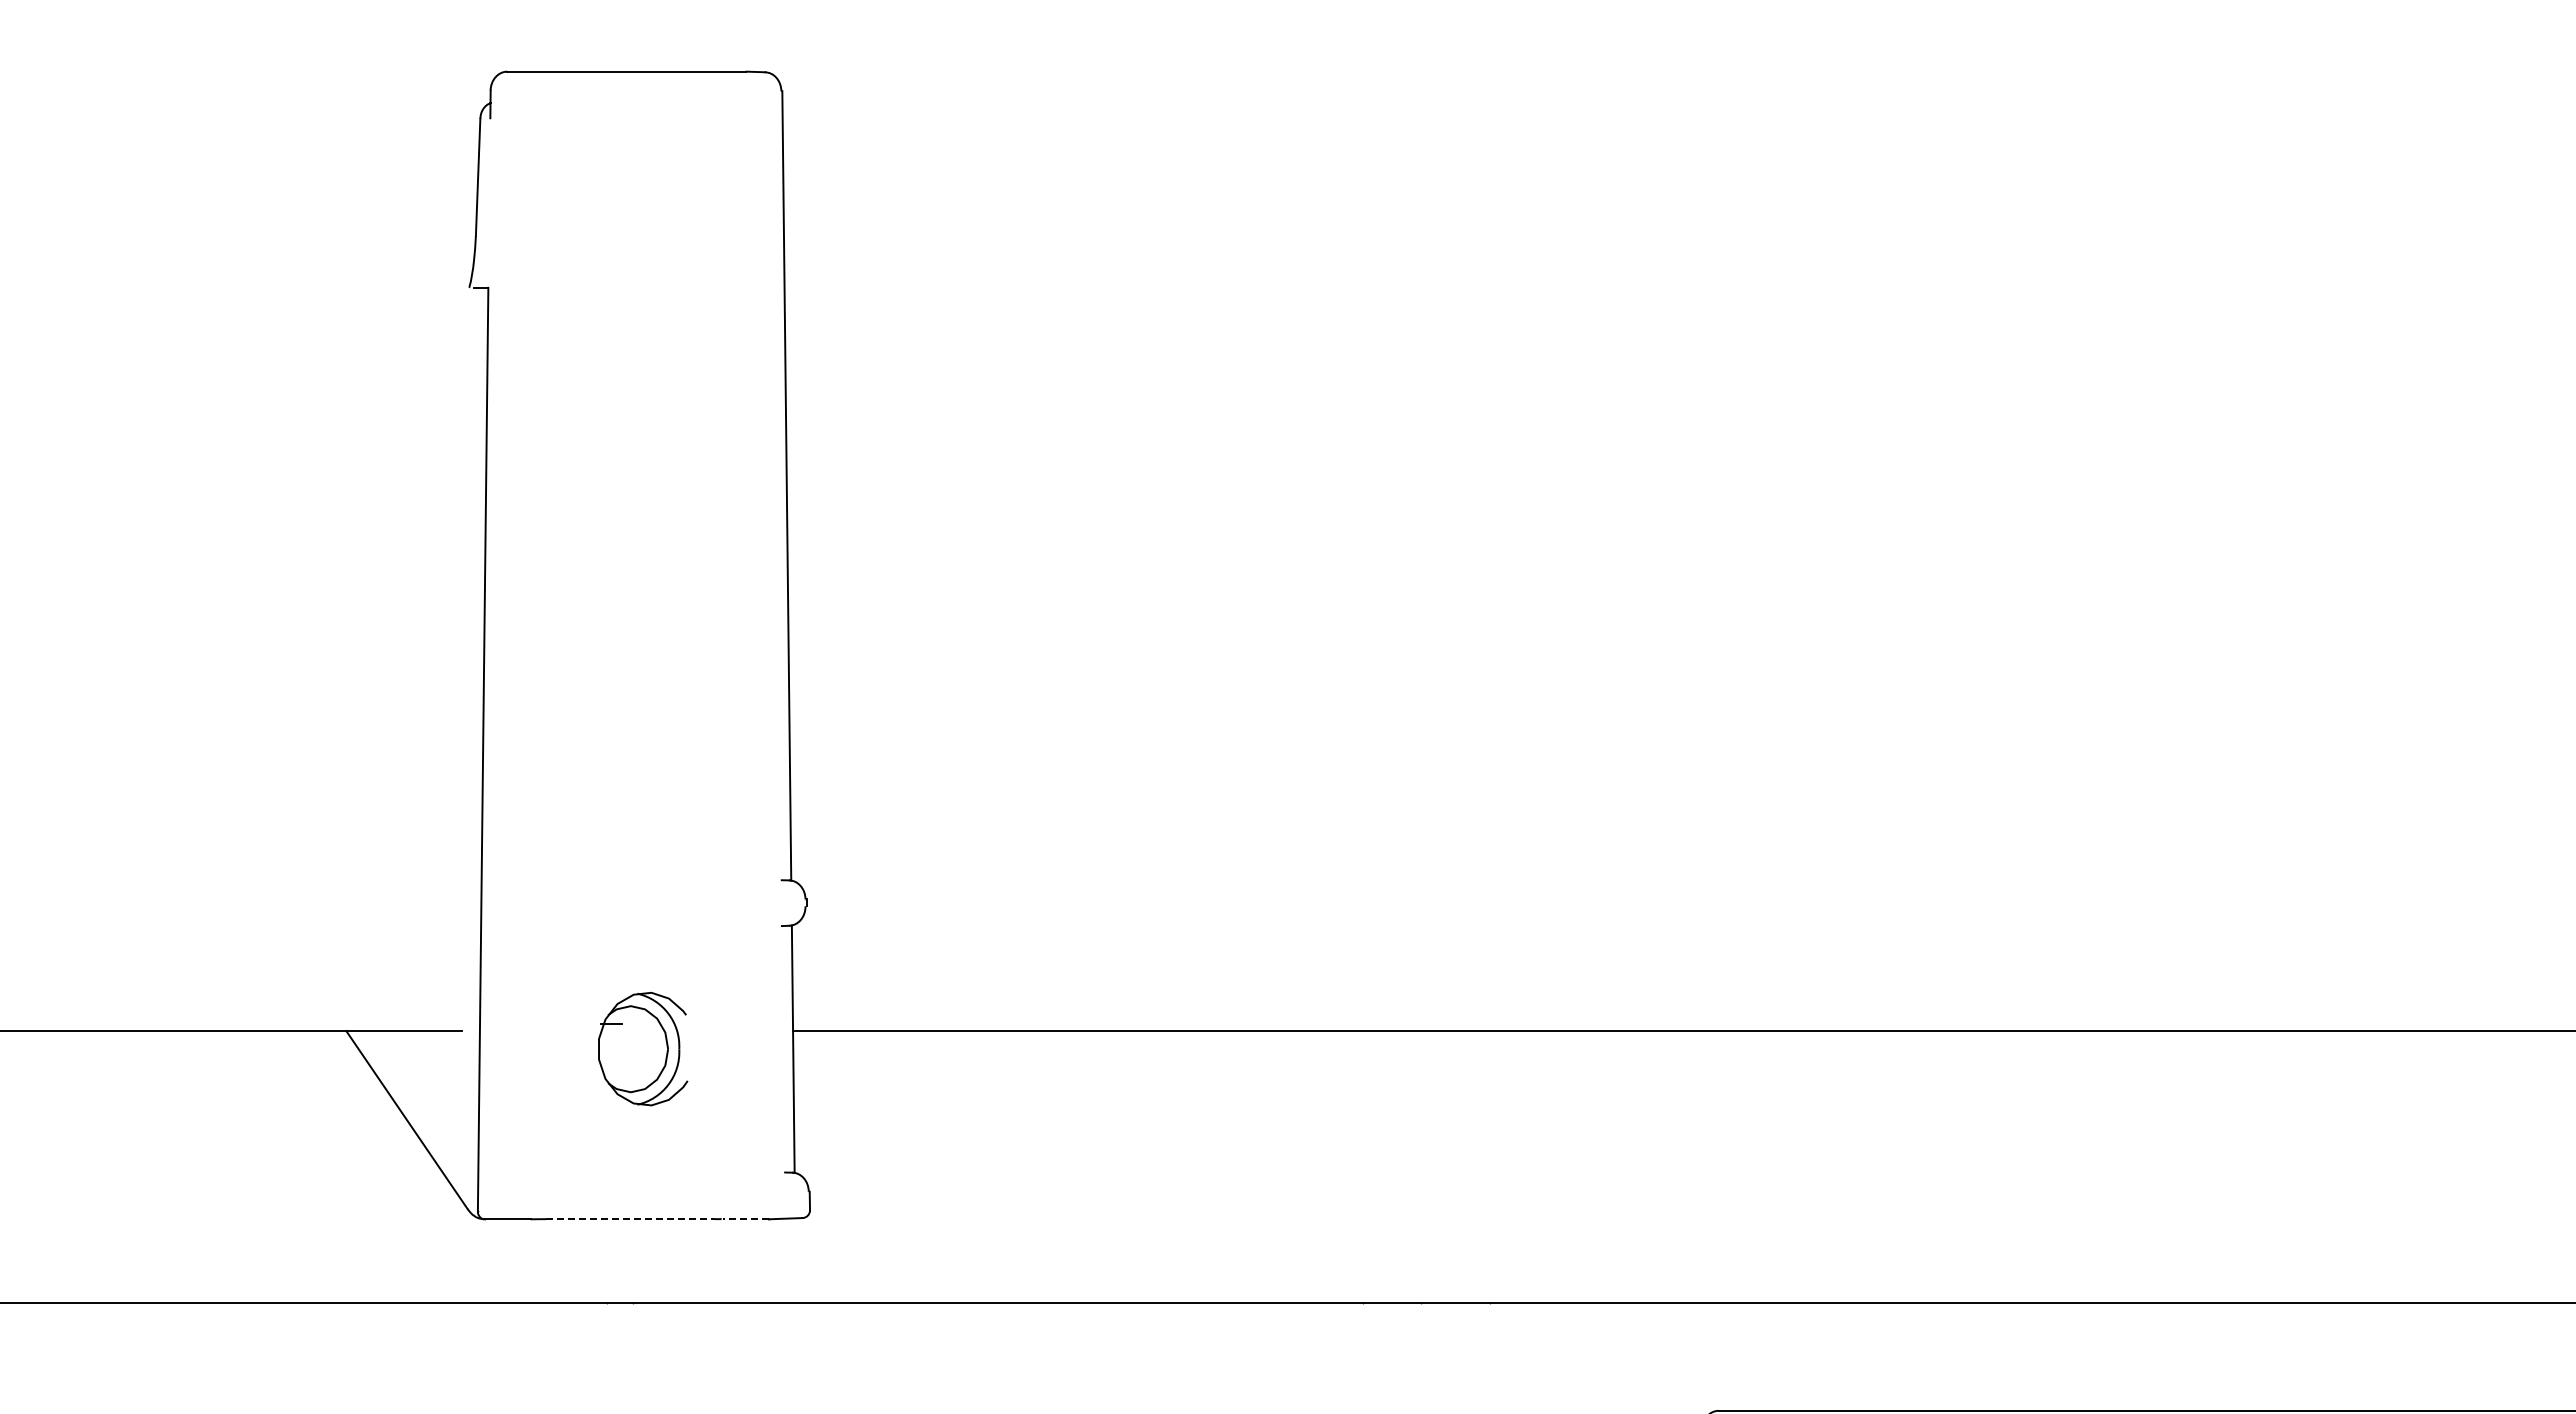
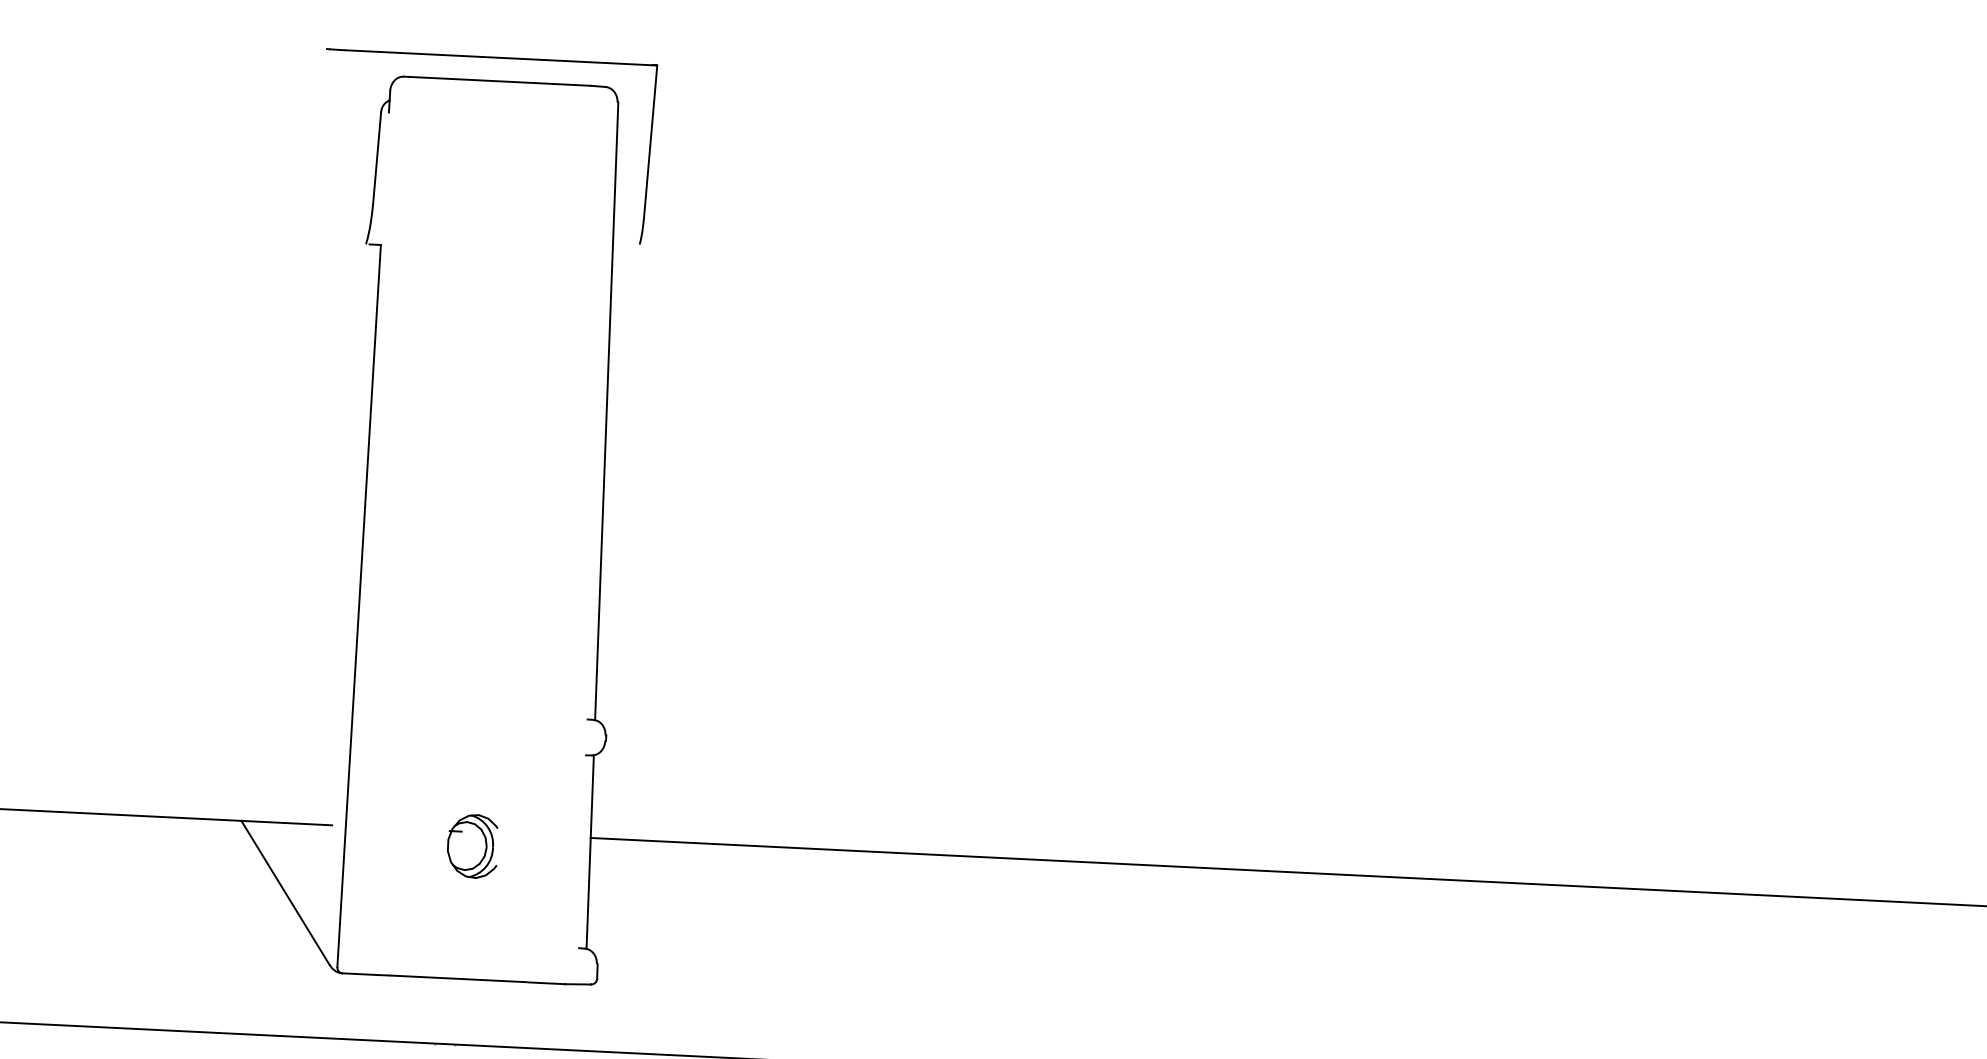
part: (618, 42) -> (492, 58), added
part: (642, 1049) -> (472, 846), size x0.71
line: (631, 1219) -> (457, 979), dashed -> solid
line: (745, 1219) -> (546, 983), dashed -> solid

